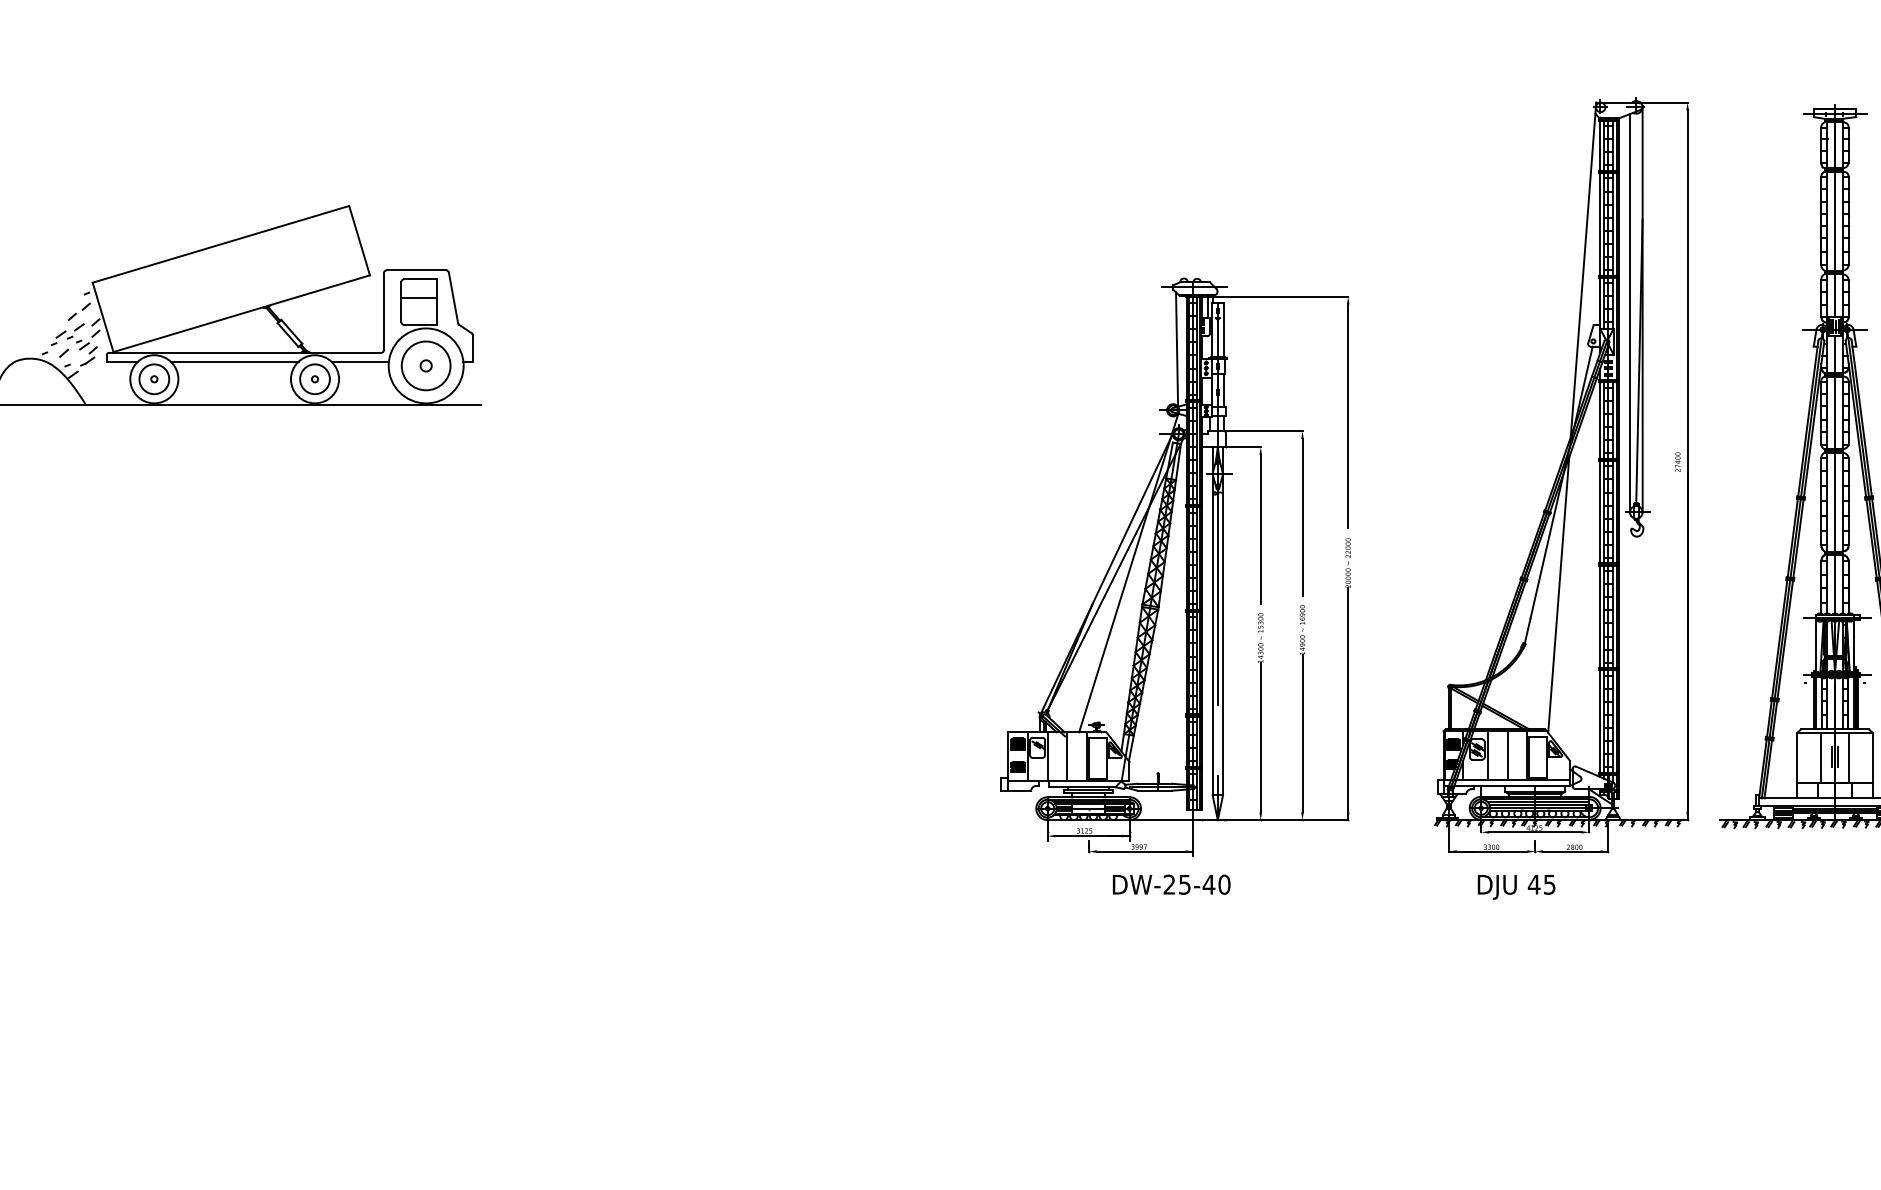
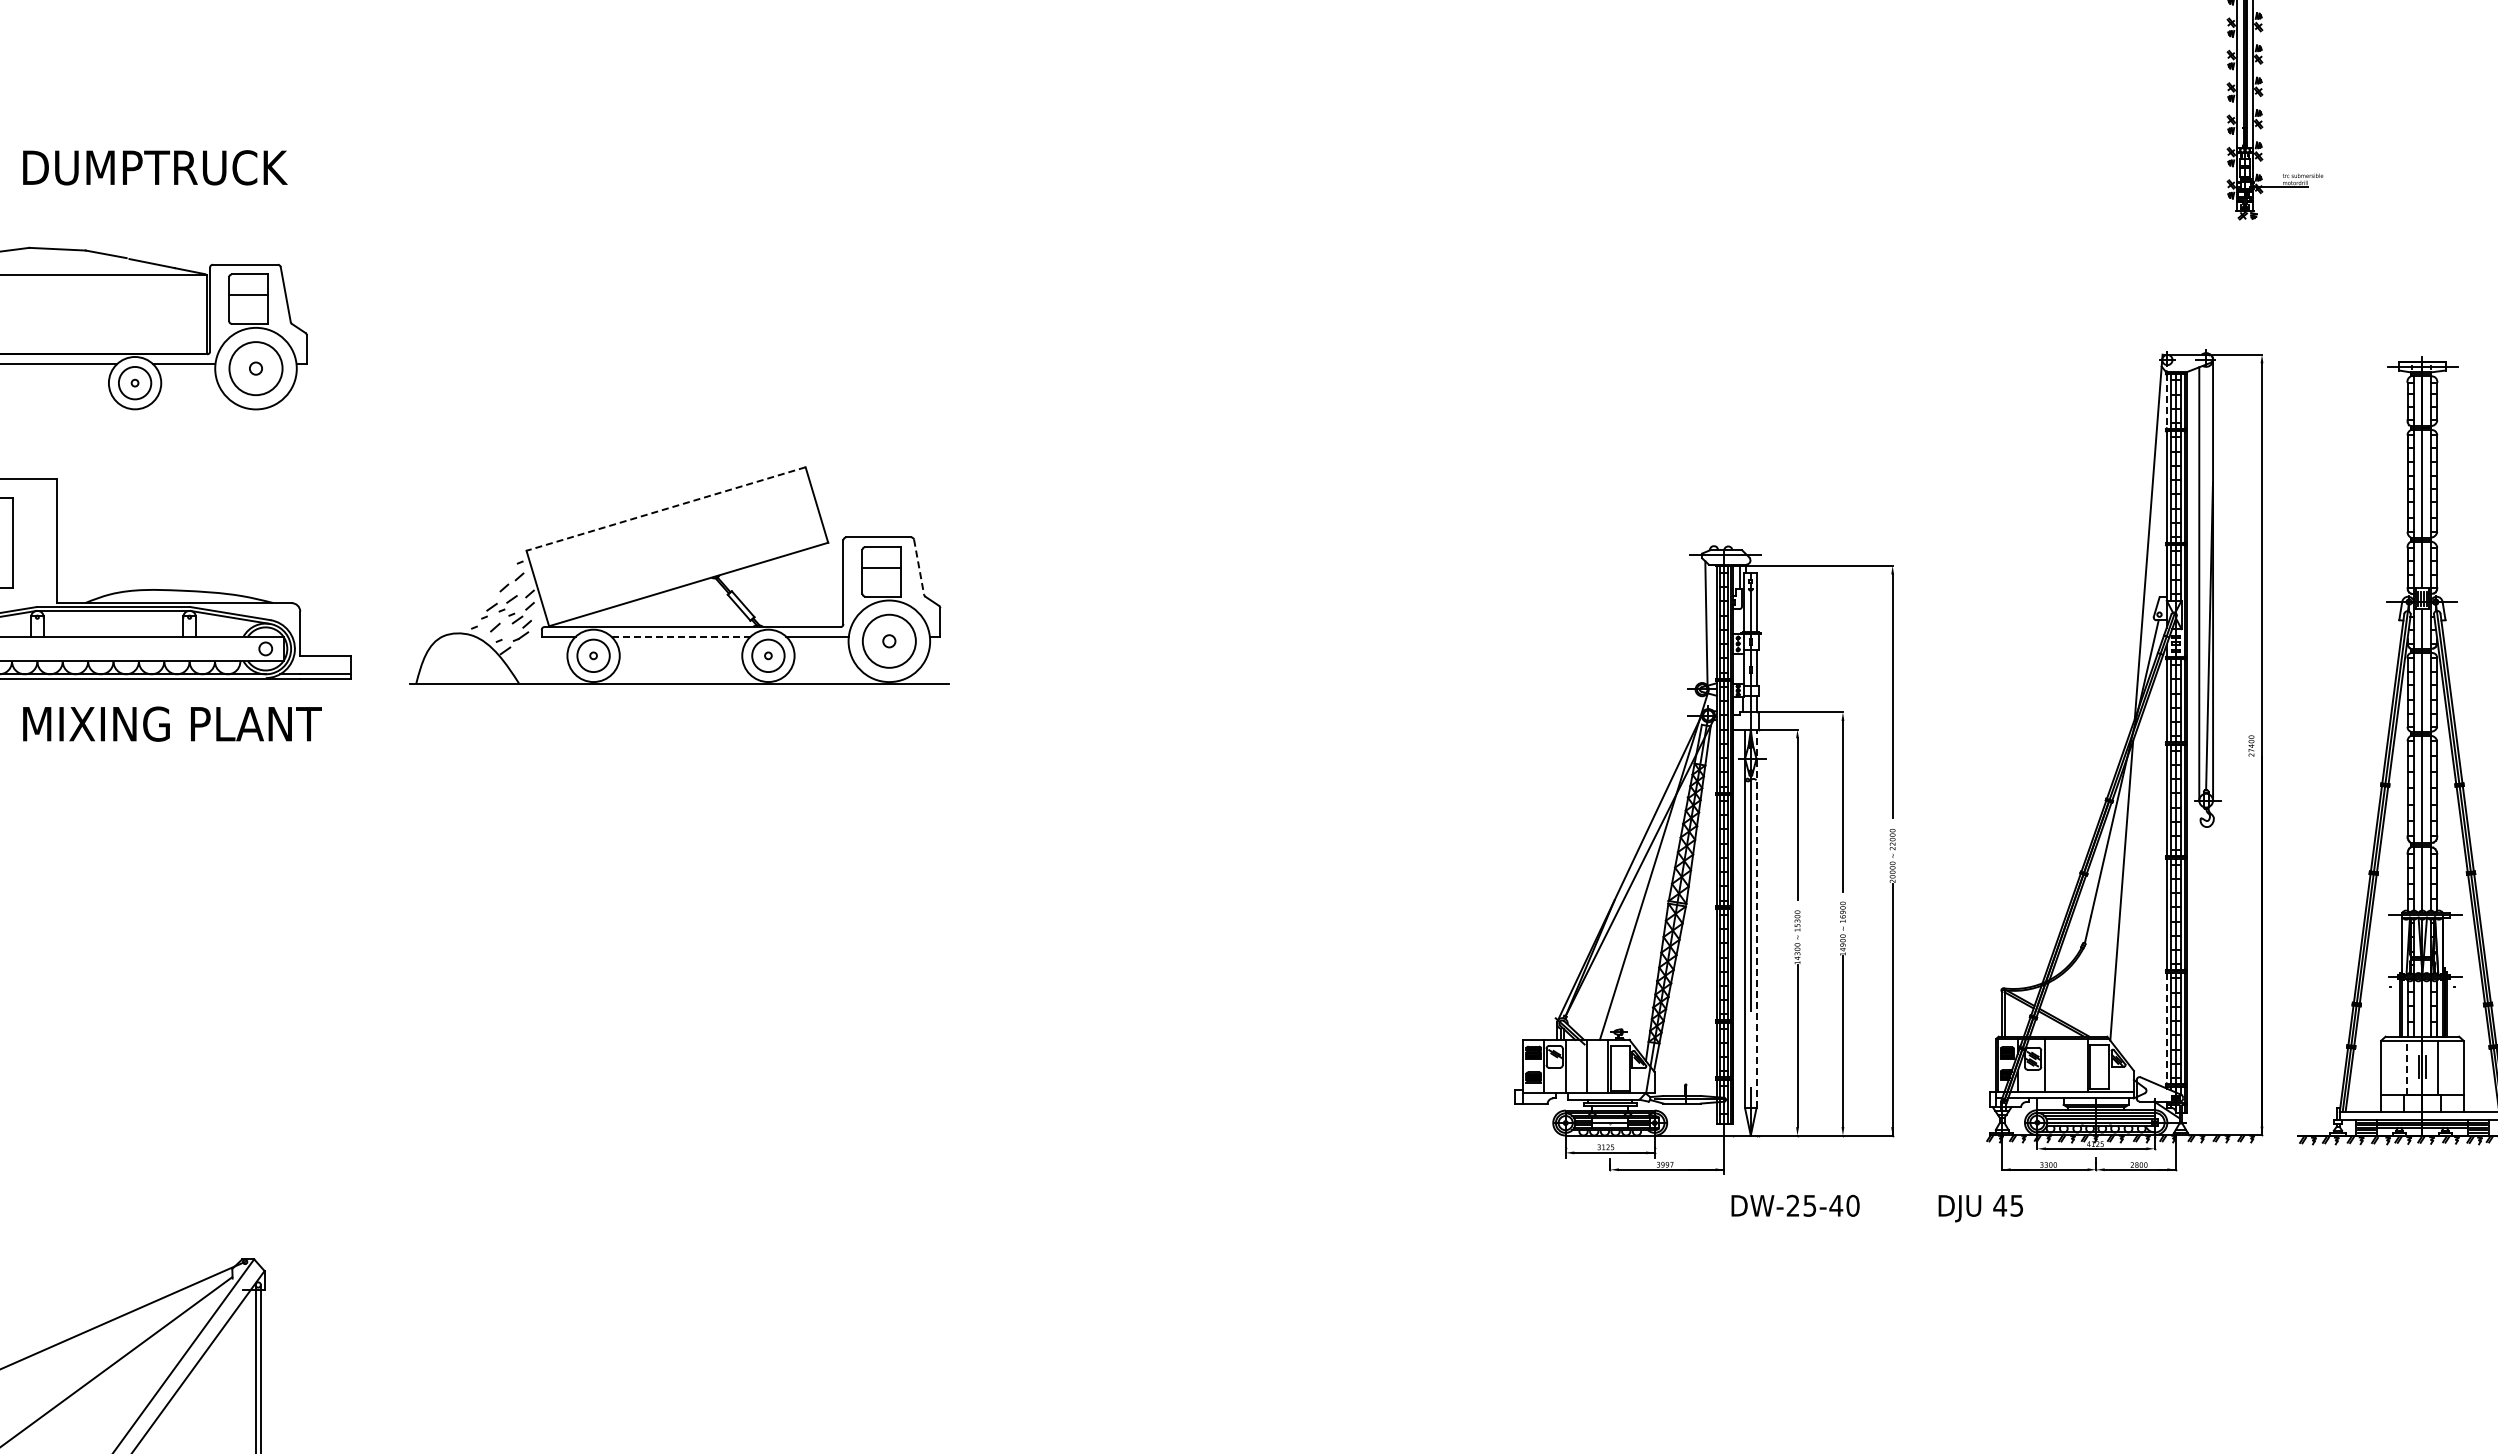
line: (1599, 146) -> (2166, 402), solid -> dashed
line: (221, 244) -> (666, 509), solid -> dashed
line: (453, 298) -> (919, 567), solid -> dashed
line: (235, 361) -> (681, 636), solid -> dashed
line: (1223, 620) -> (1756, 918), solid -> dashed
line: (1599, 721) -> (2166, 1028), solid -> dashed
line: (1507, 755) -> (2066, 1065), removed
line: (1821, 757) -> (2407, 1067), solid -> dashed
text: (1171, 884) -> (1795, 1205), moved
text: (1516, 887) -> (1980, 1208), moved

